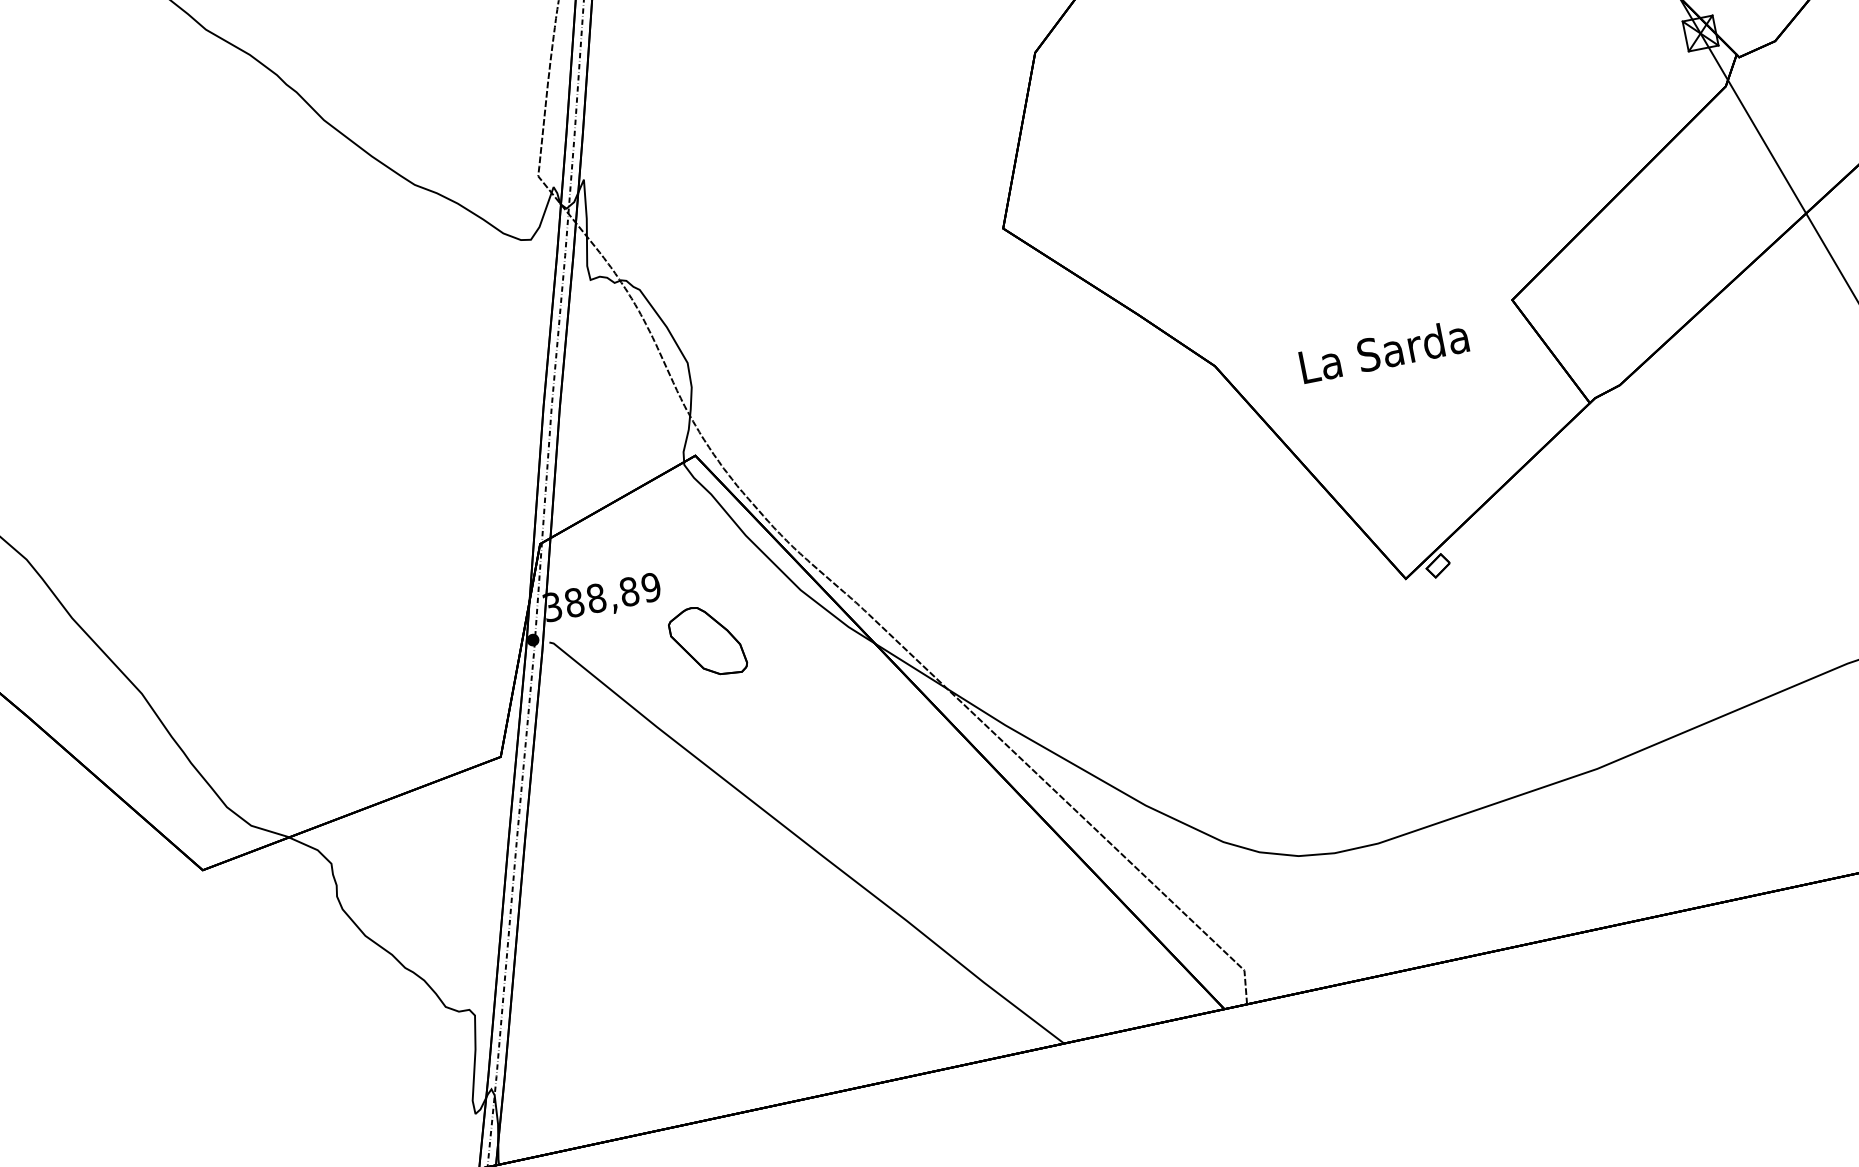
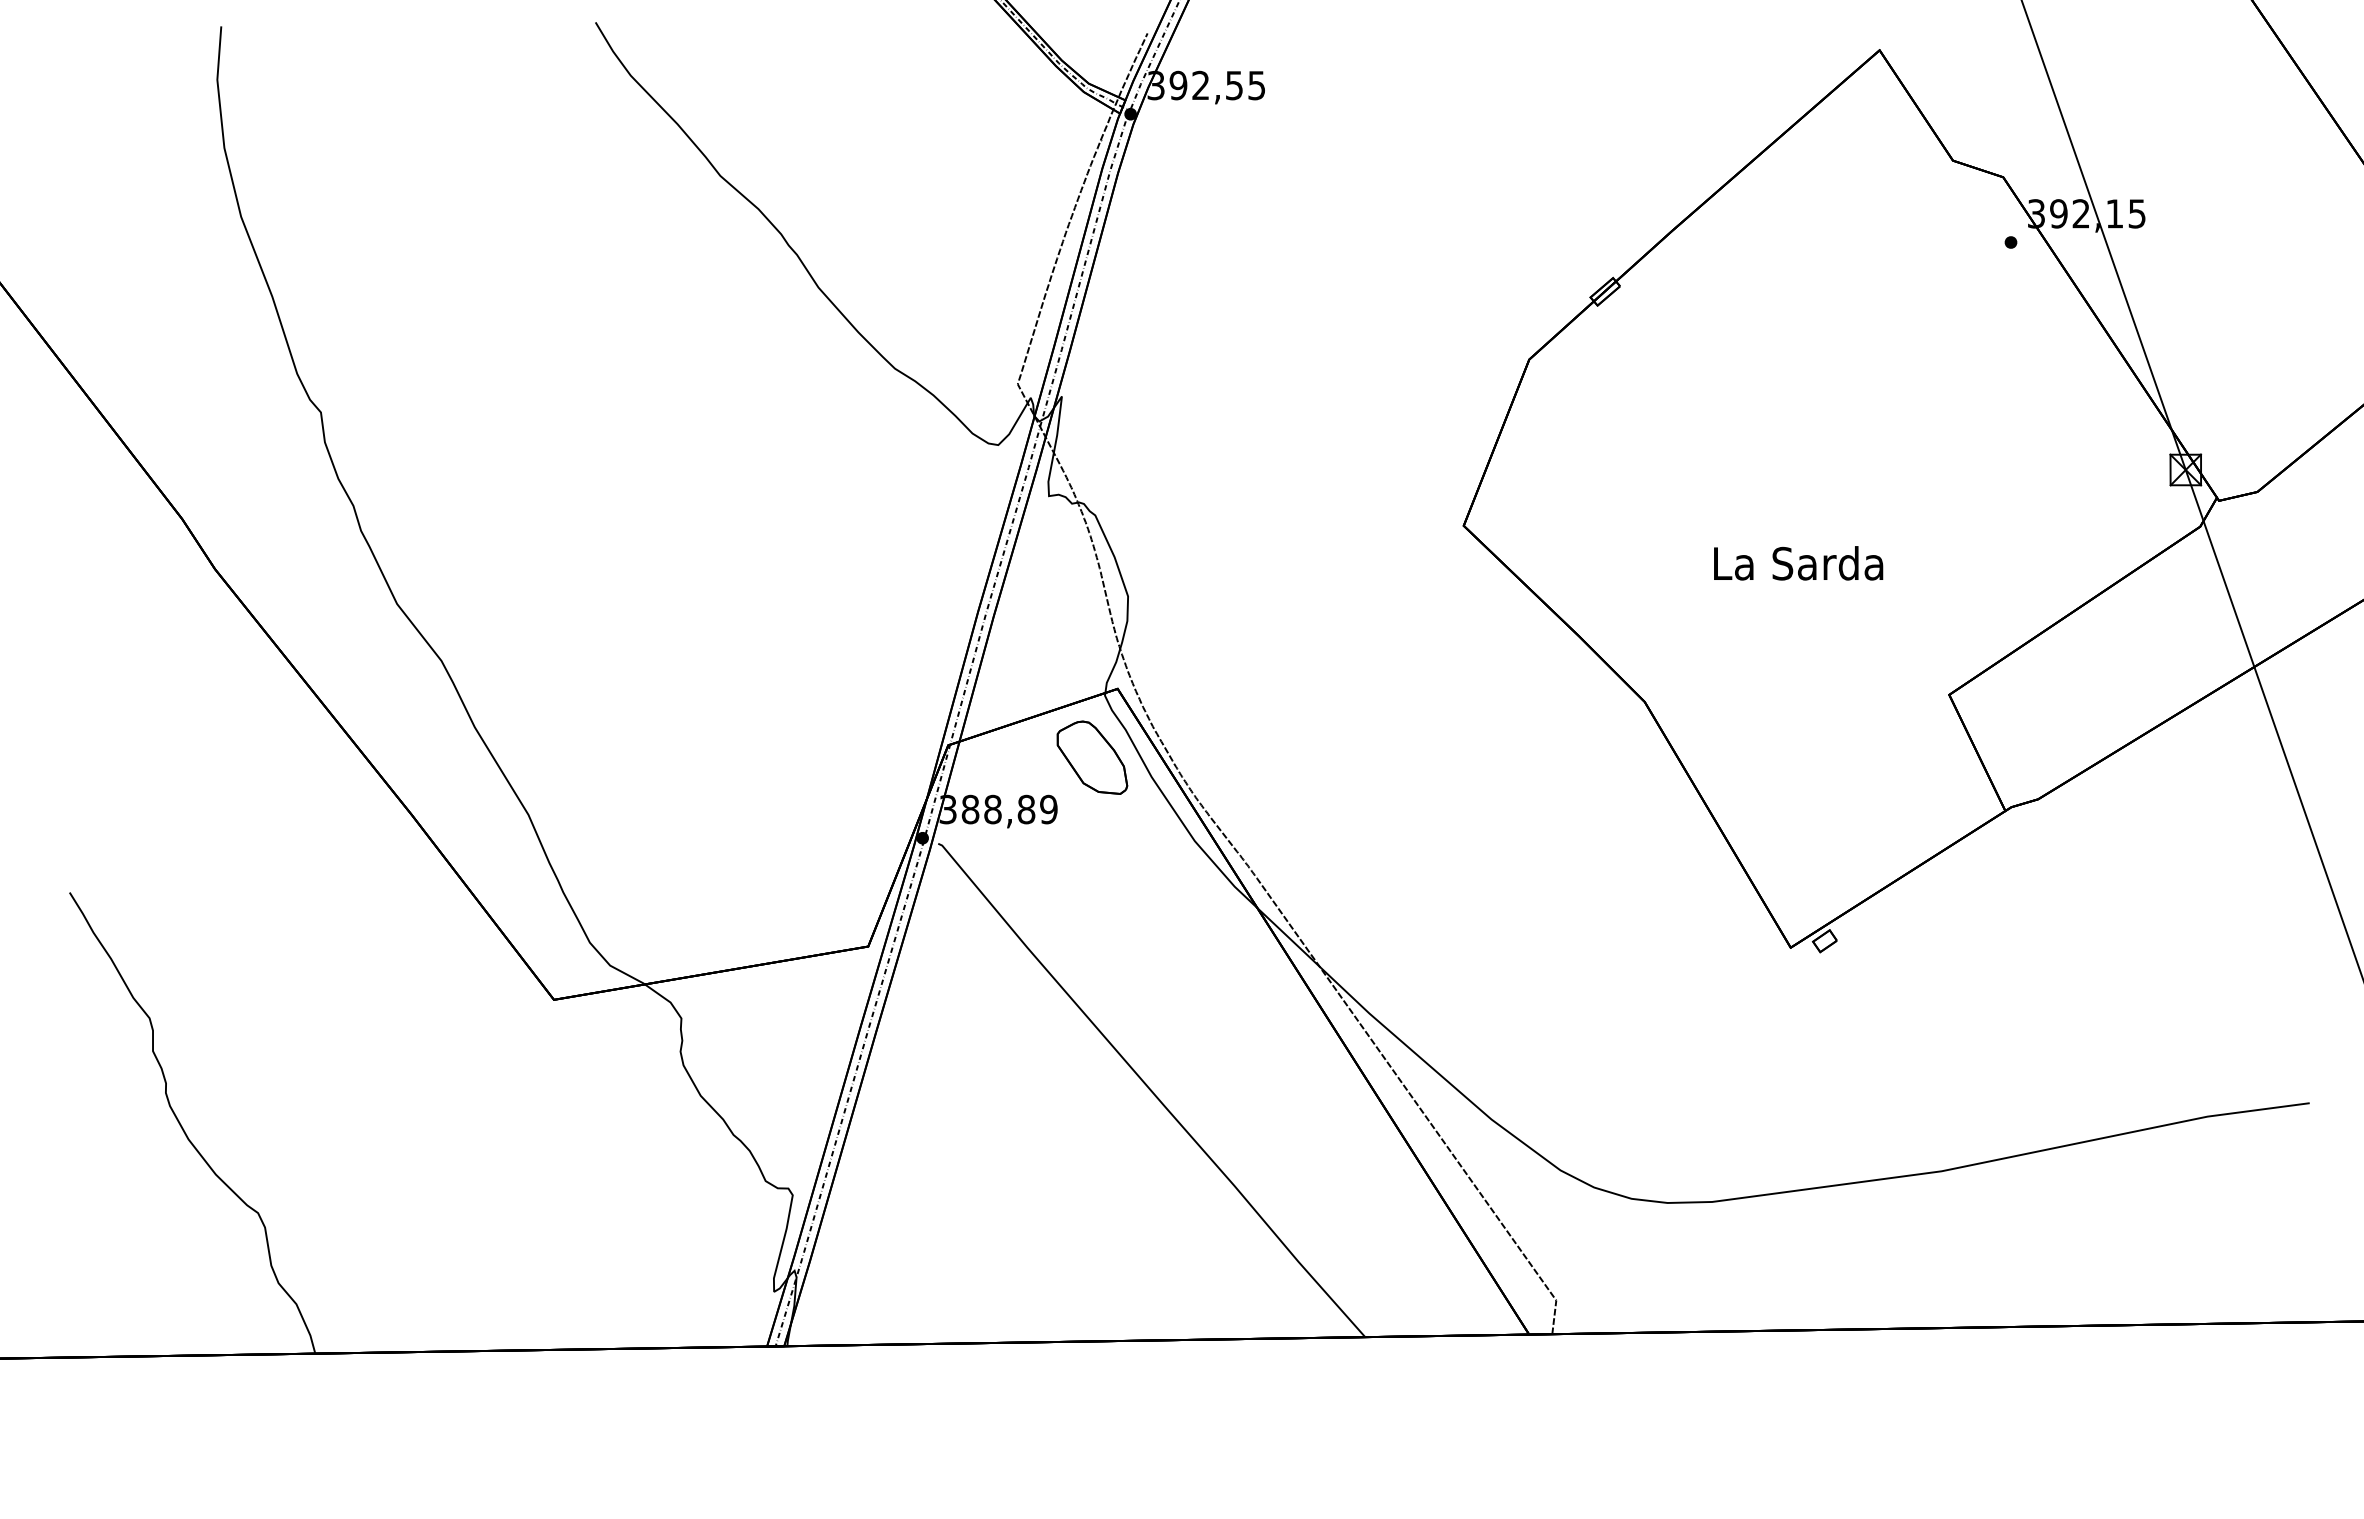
text: (1384, 351) -> (1798, 563), moved
part: (707, 641) -> (1092, 757), moved

